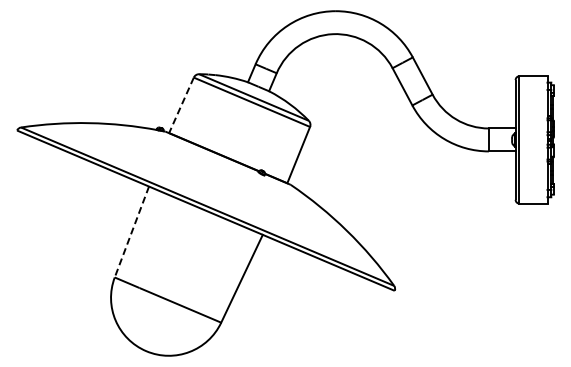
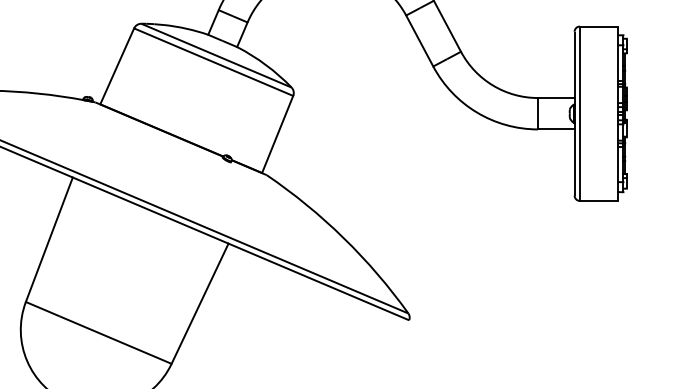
line: (181, 105) -> (117, 66), dashed -> solid
line: (131, 232) -> (48, 240), dashed -> solid

